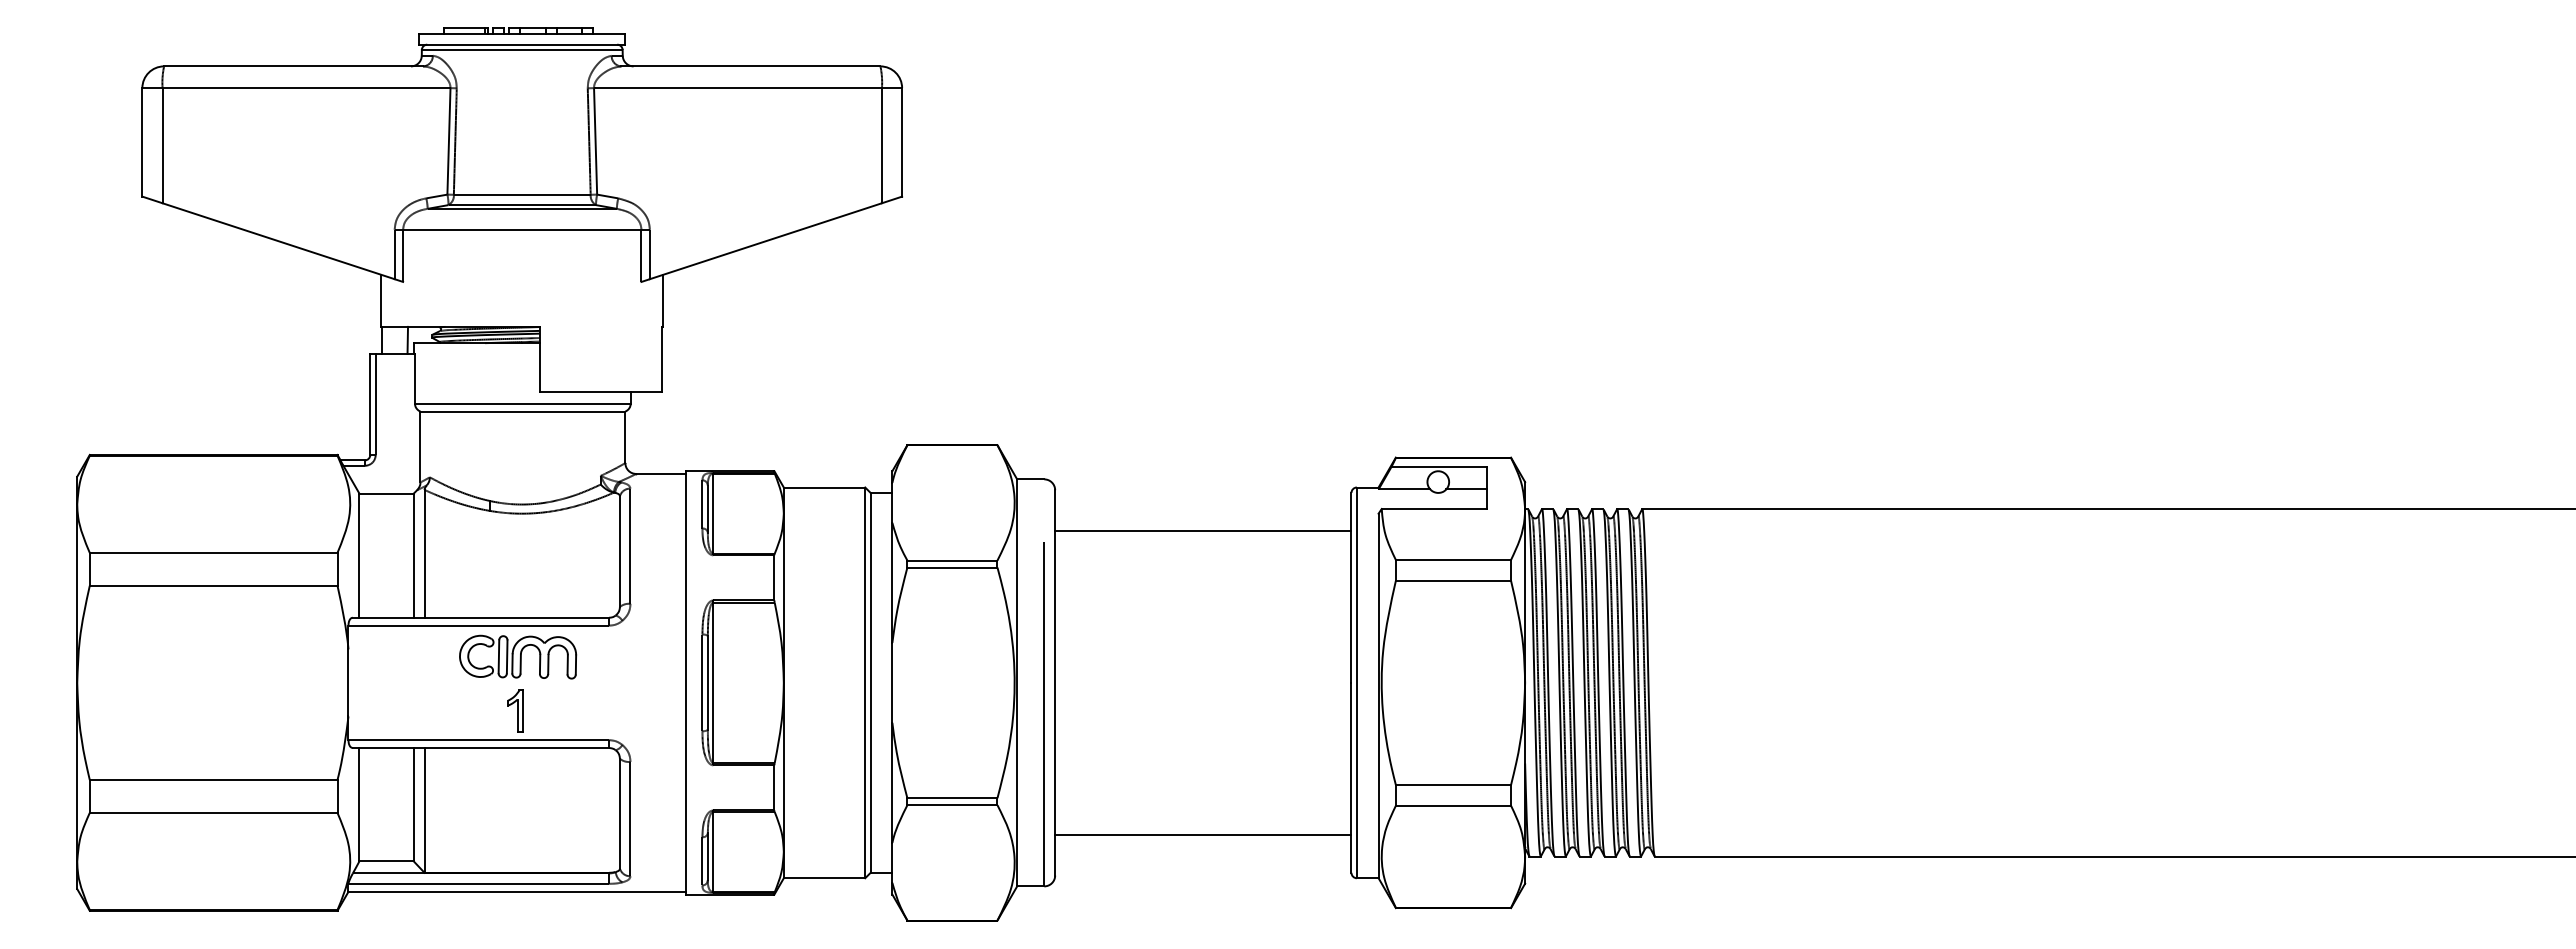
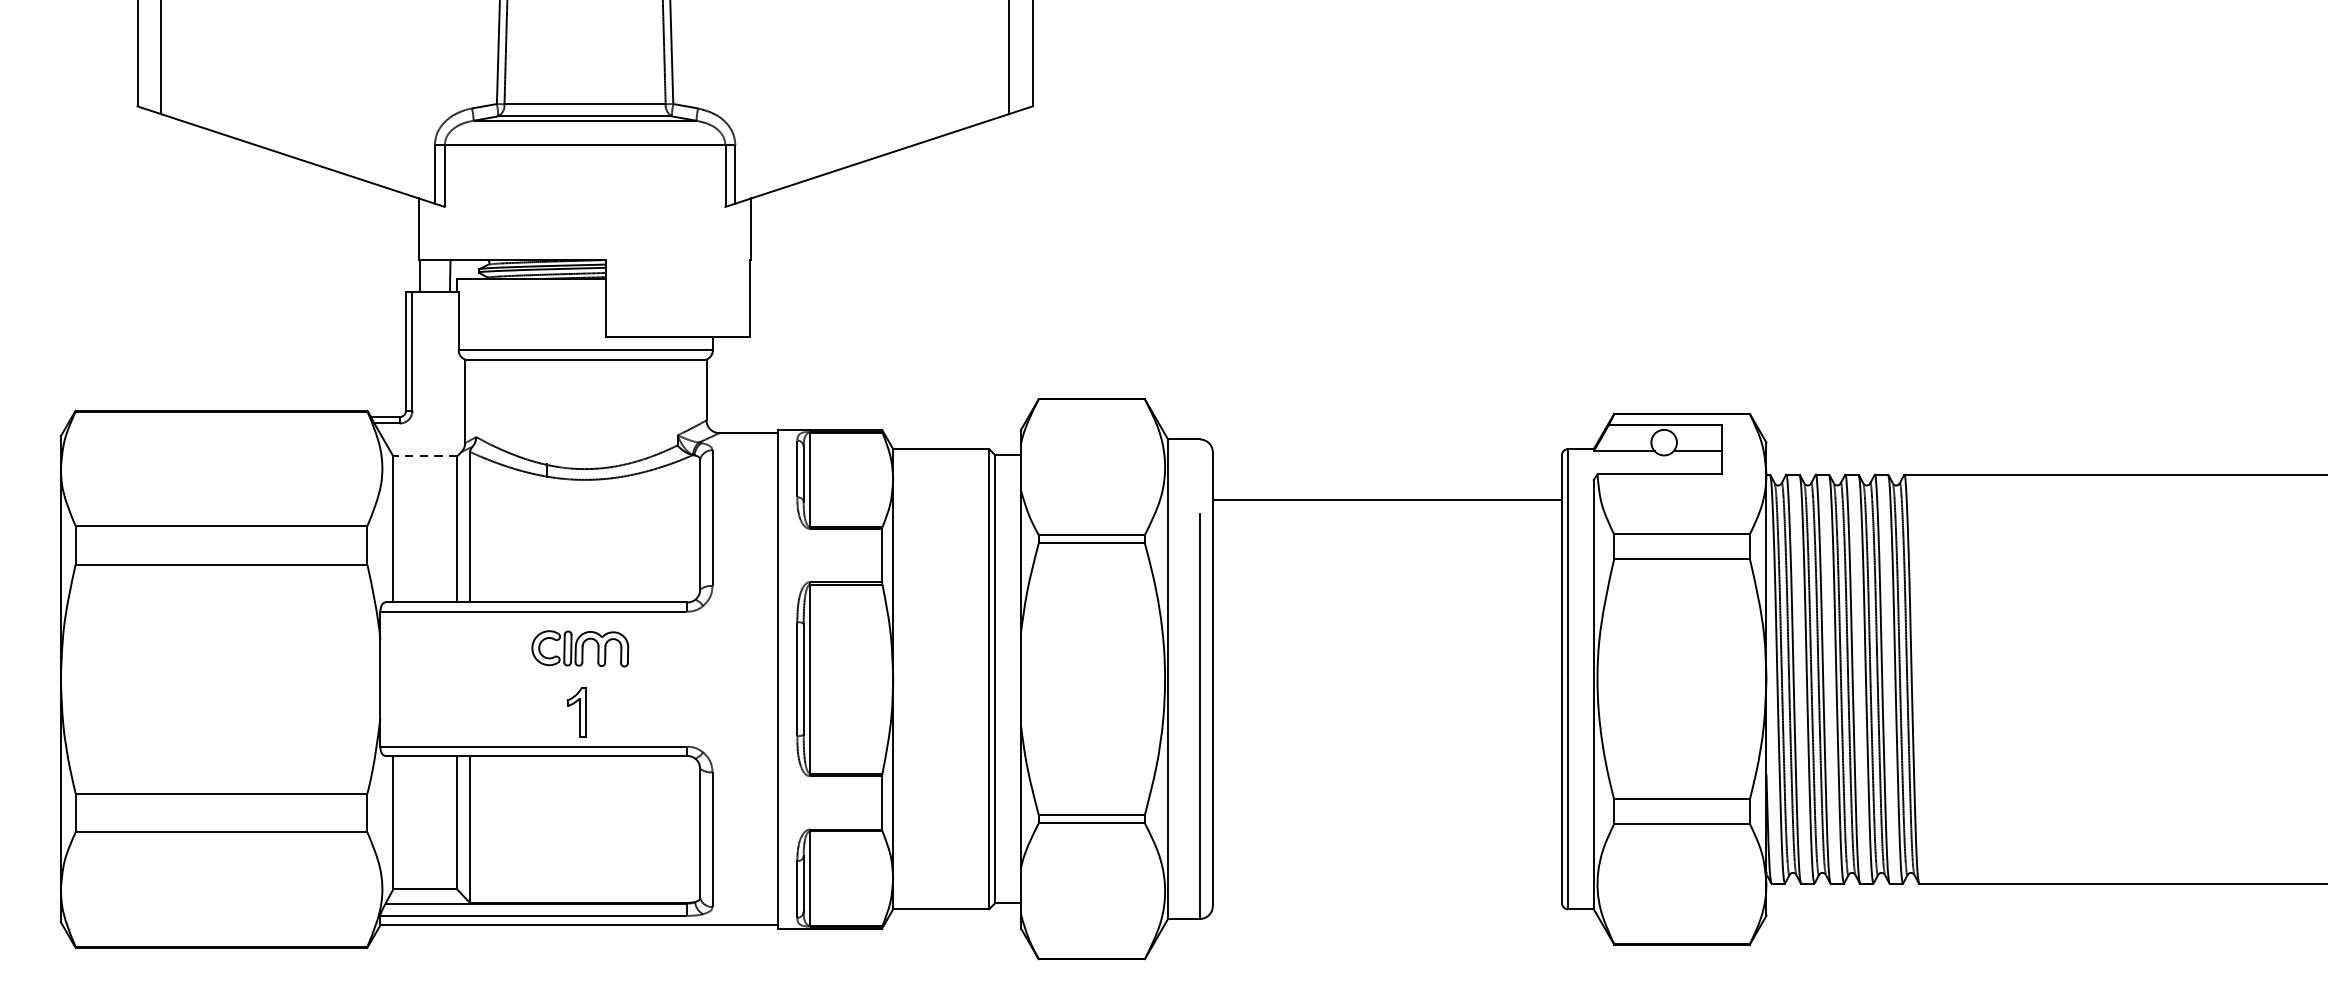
line: (386, 493) -> (425, 456), solid -> dashed
part: (518, 656) -> (580, 648), size x0.7
line: (1203, 834) -> (1387, 857), removed

